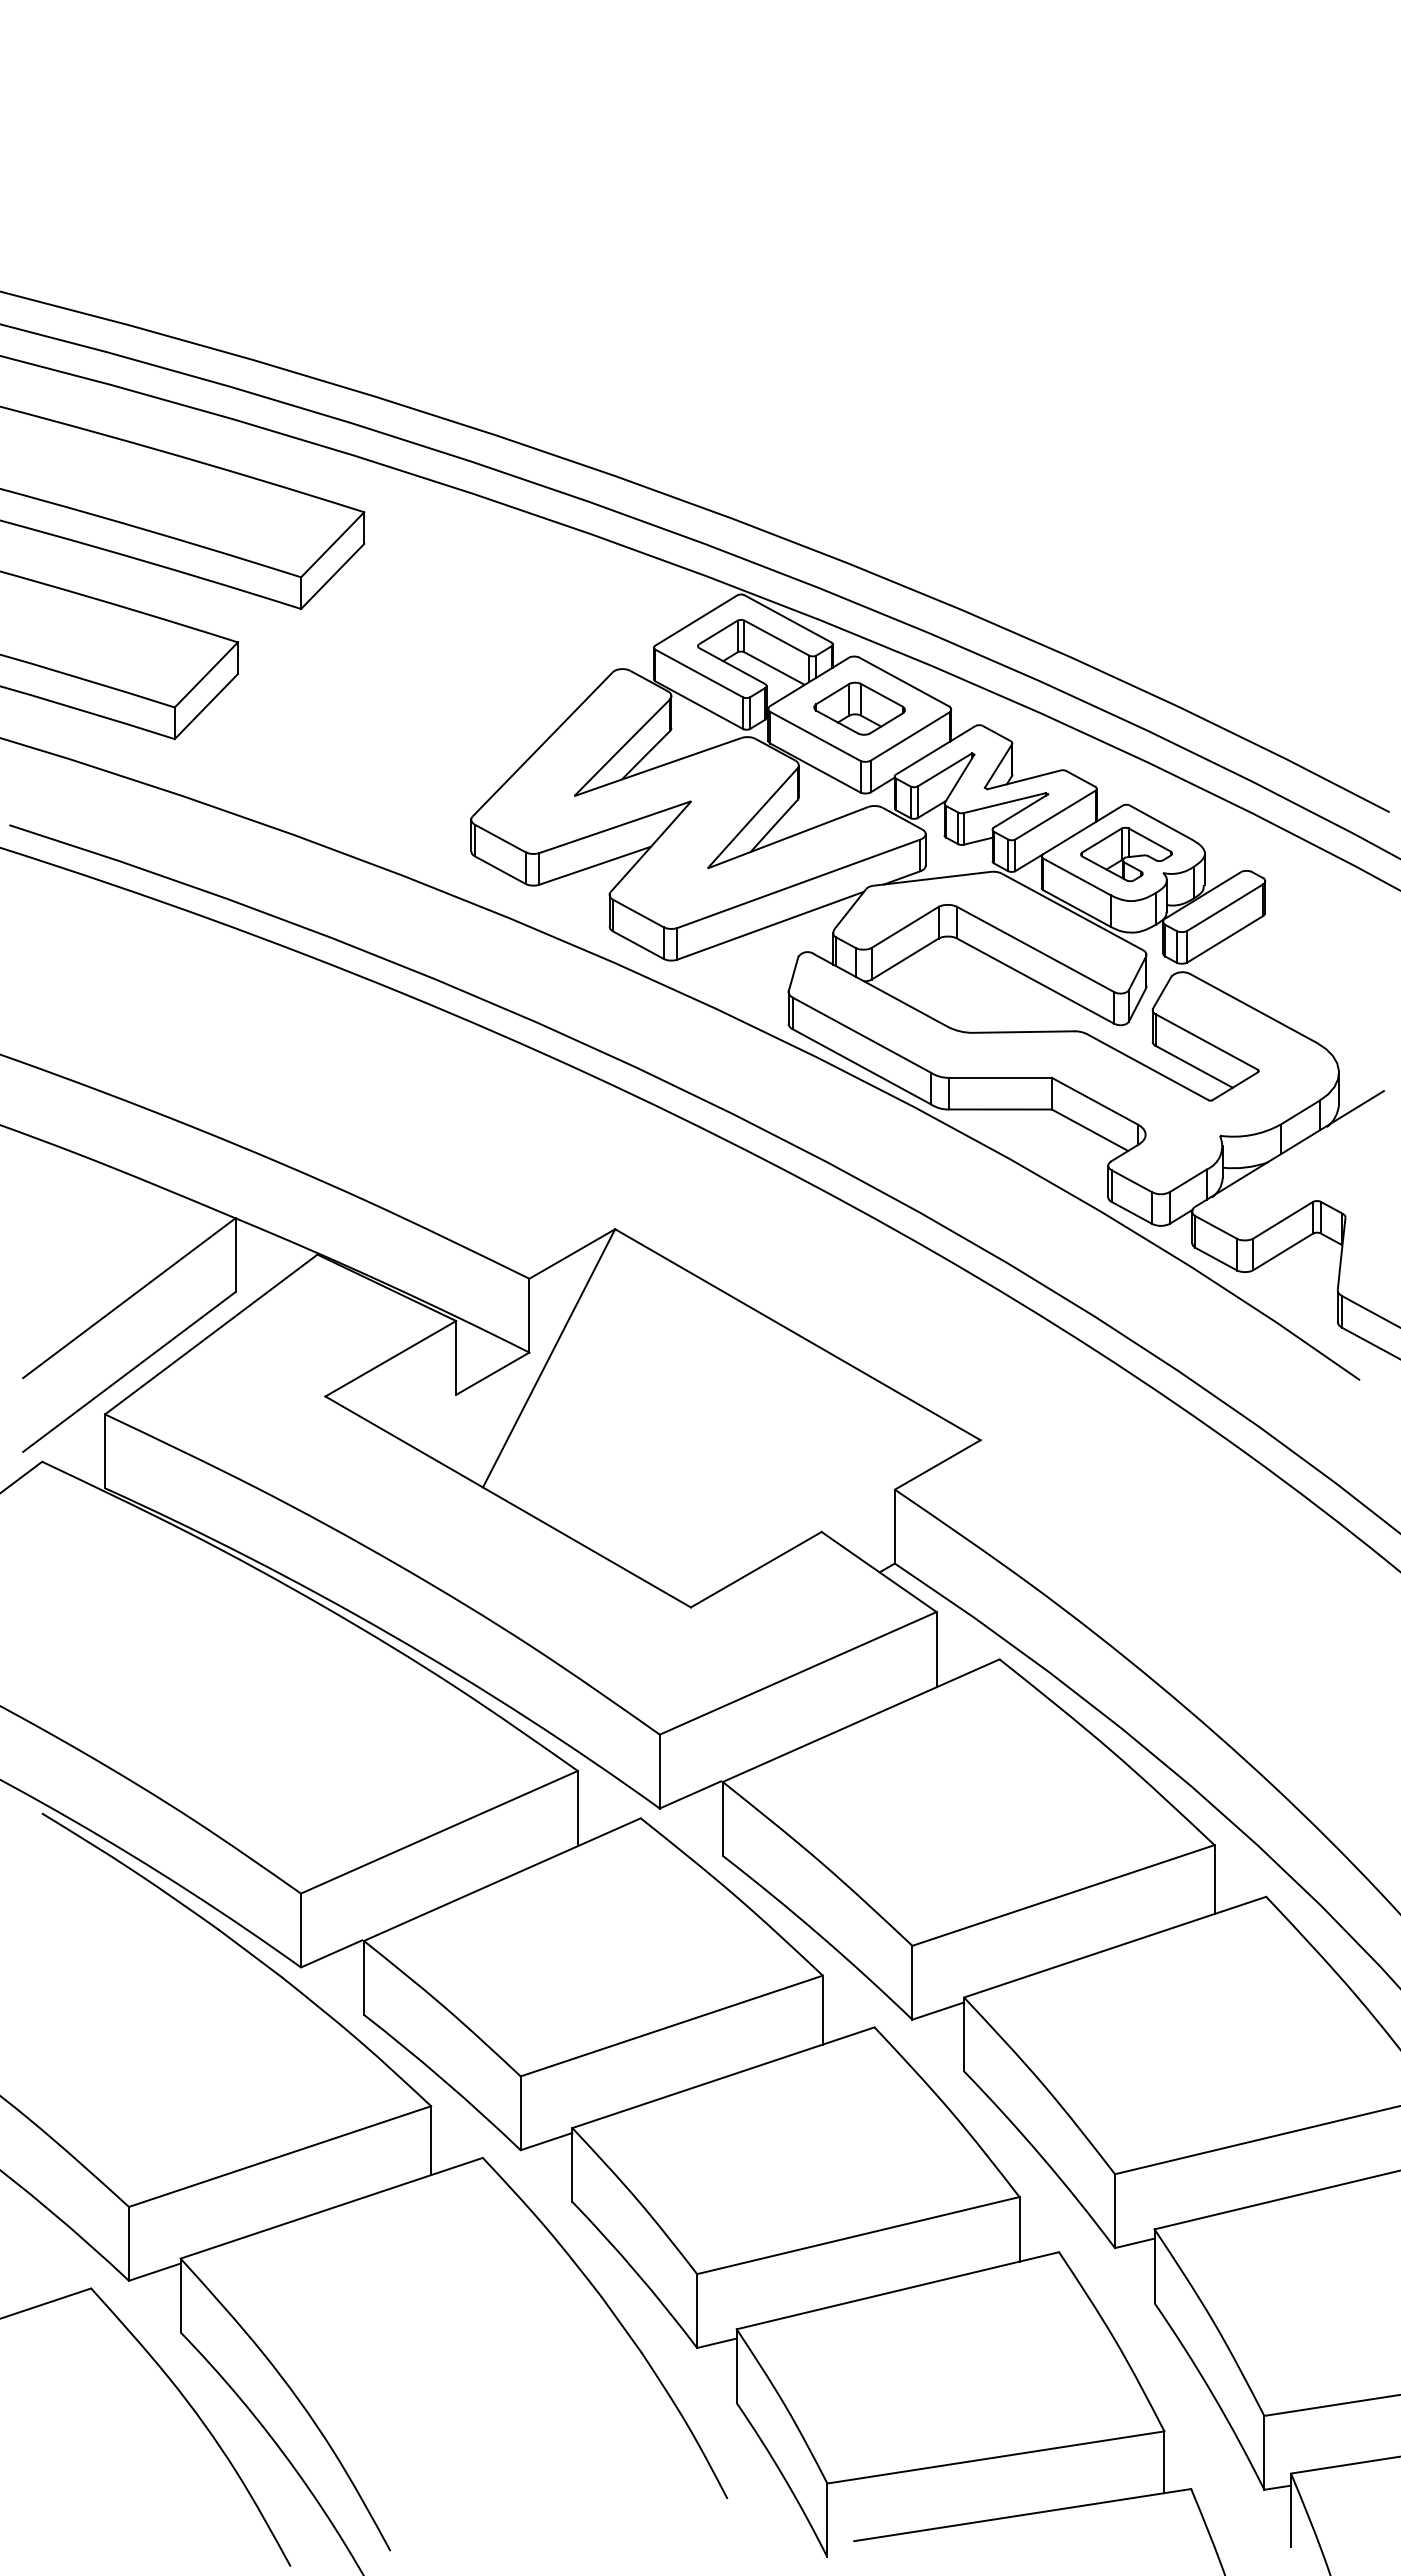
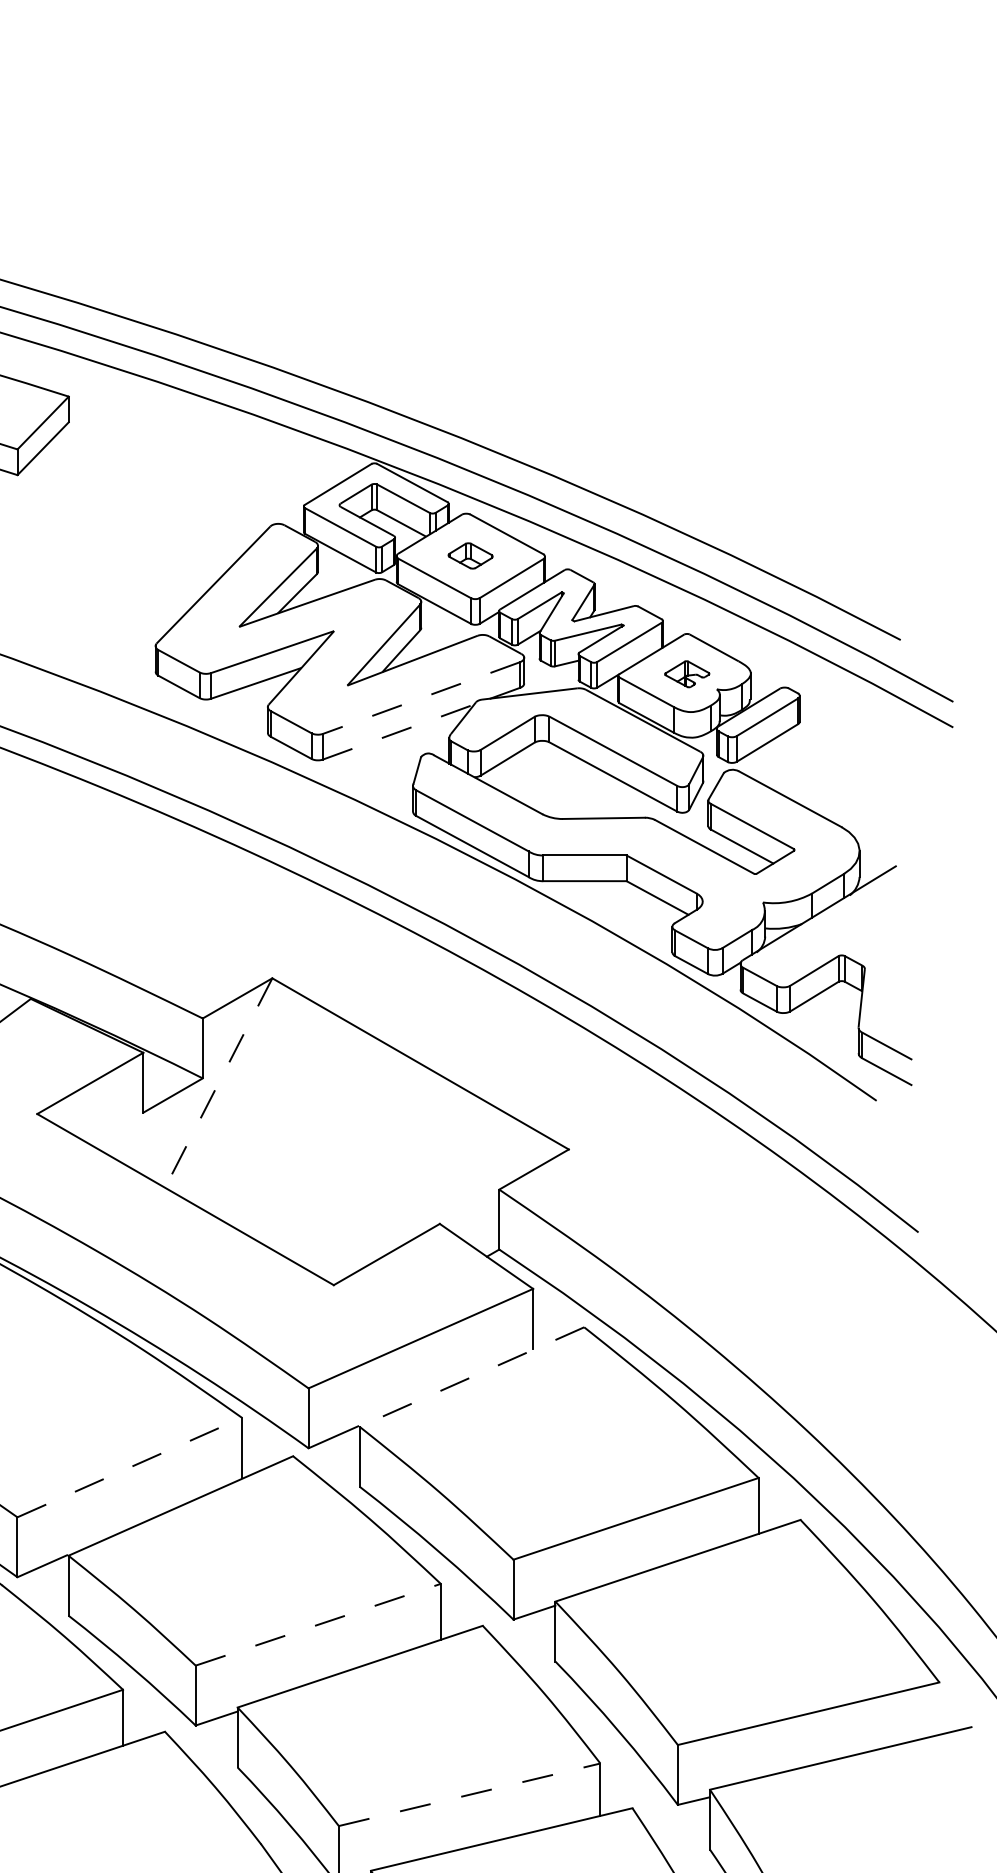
part: (859, 708) -> (470, 555), size x0.6
part: (1126, 854) -> (687, 674), size x0.6
line: (798, 884) -> (421, 698), solid -> dashed
line: (771, 925) -> (399, 731), solid -> dashed
line: (548, 1358) -> (218, 1083), solid -> dashed
line: (860, 1720) -> (471, 1376), solid -> dashed
line: (439, 1832) -> (129, 1467), solid -> dashed
line: (672, 2025) -> (318, 1624), solid -> dashed
line: (858, 2235) -> (469, 1794), solid -> dashed

